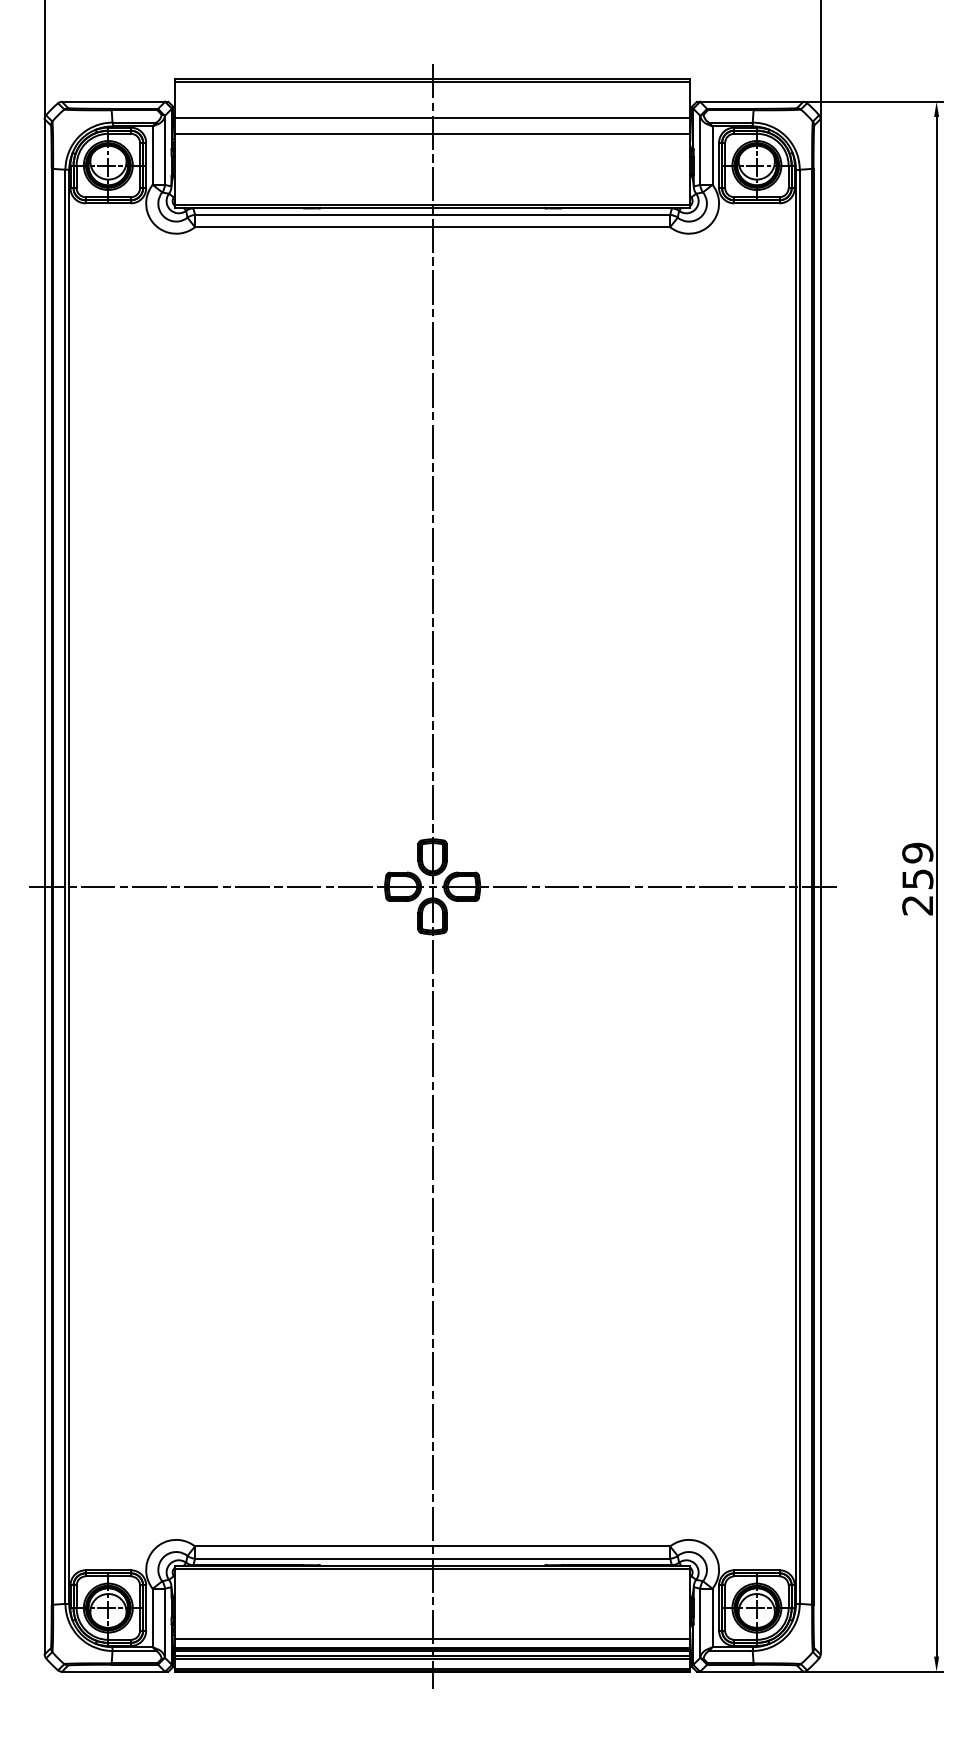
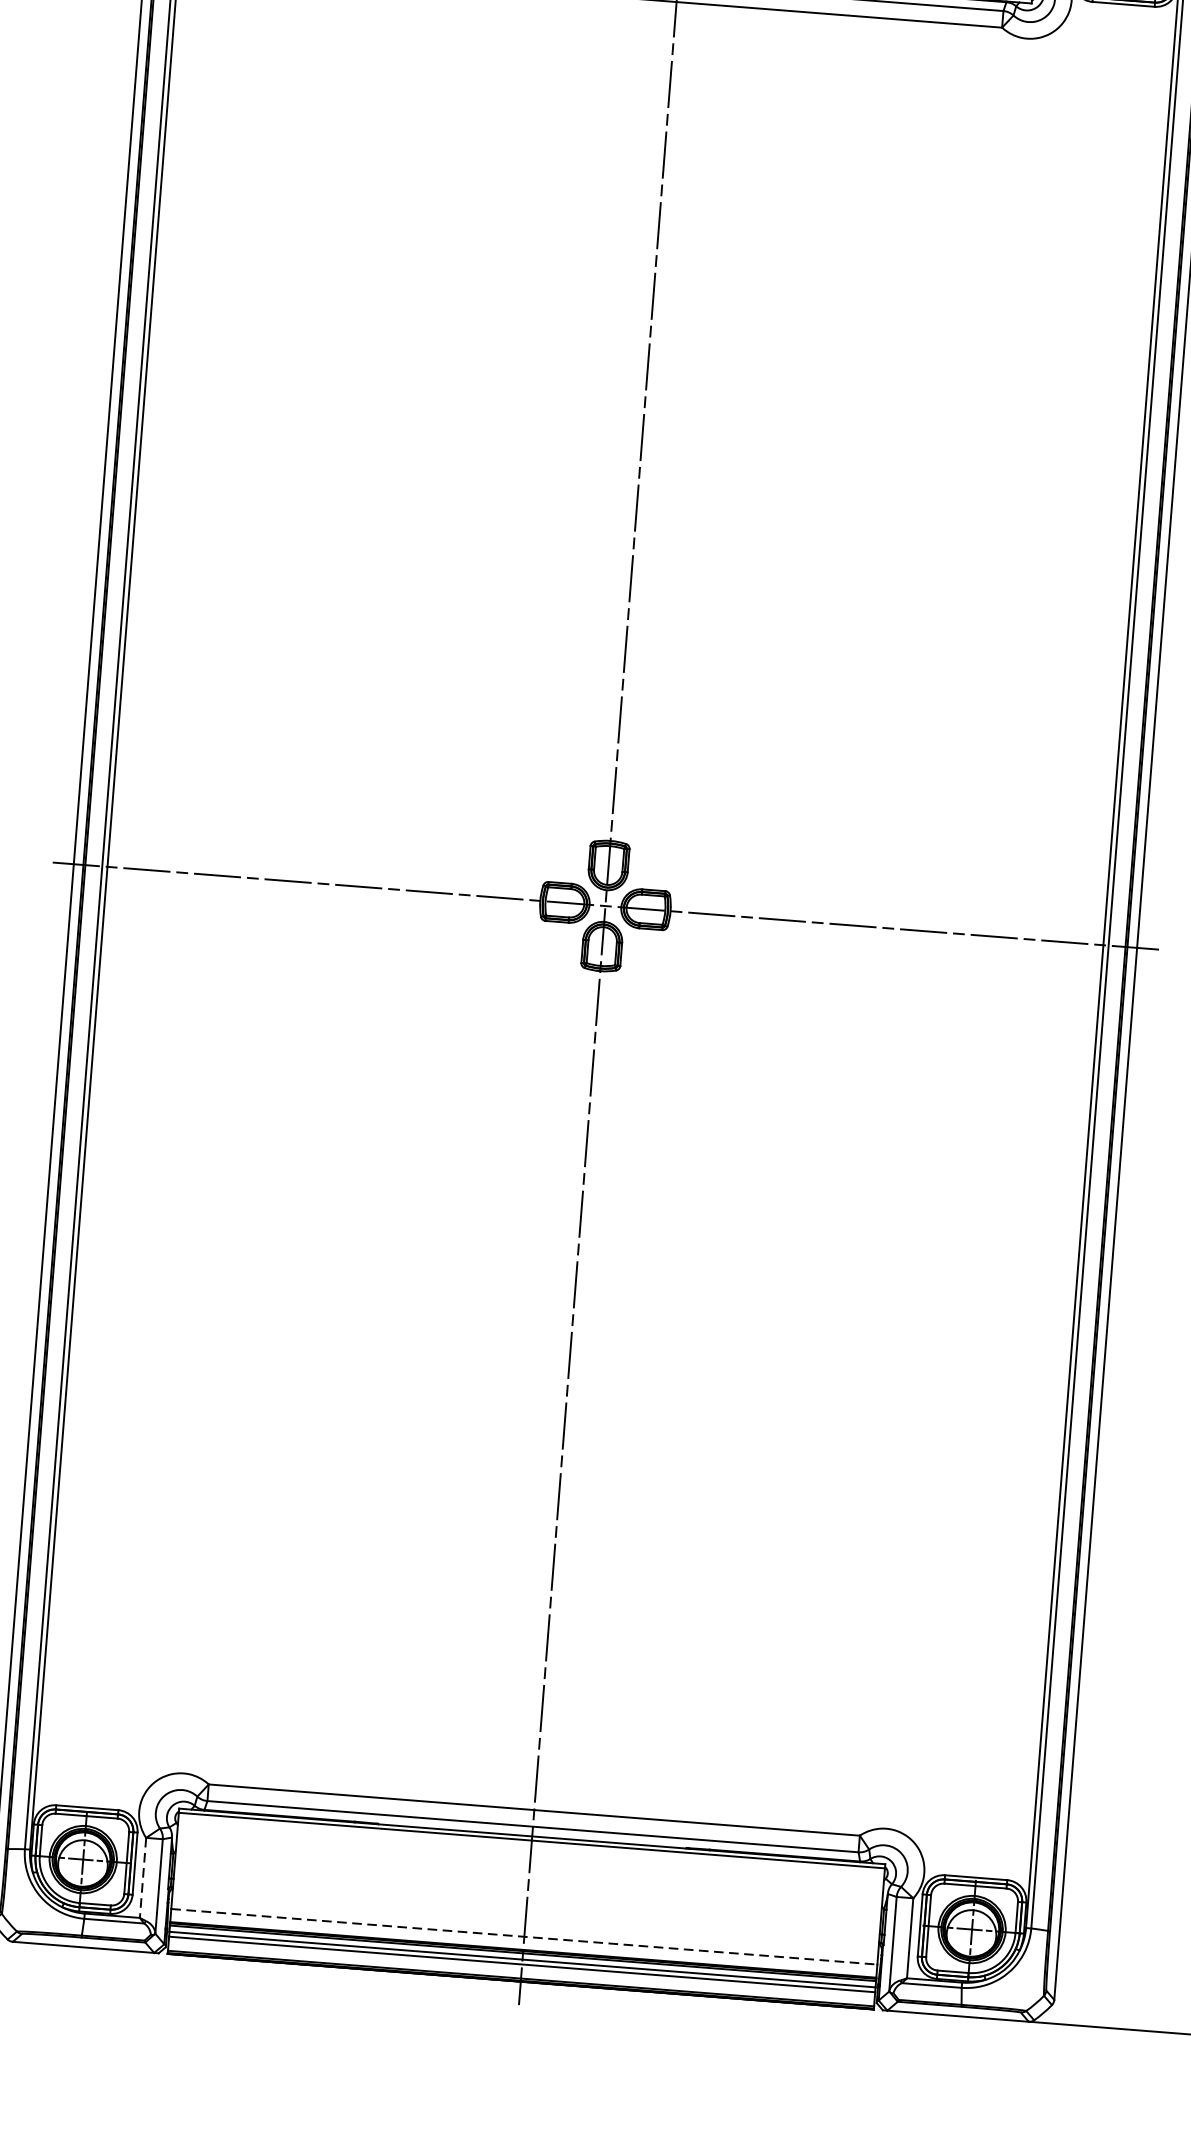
line: (152, 1618) -> (142, 1878), solid -> dashed
line: (432, 1638) -> (524, 1936), solid -> dashed

